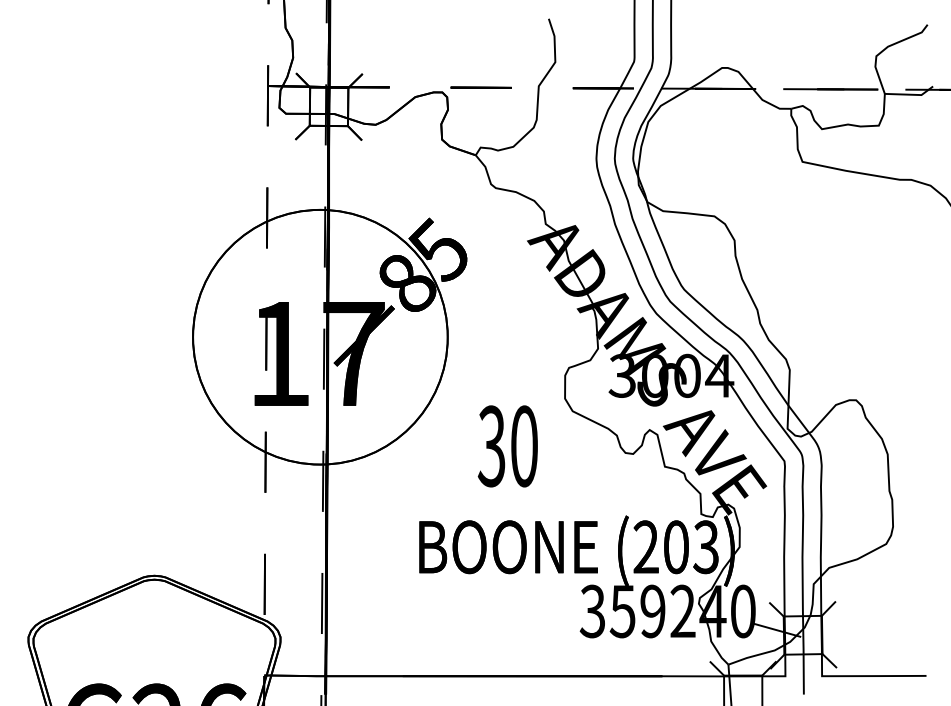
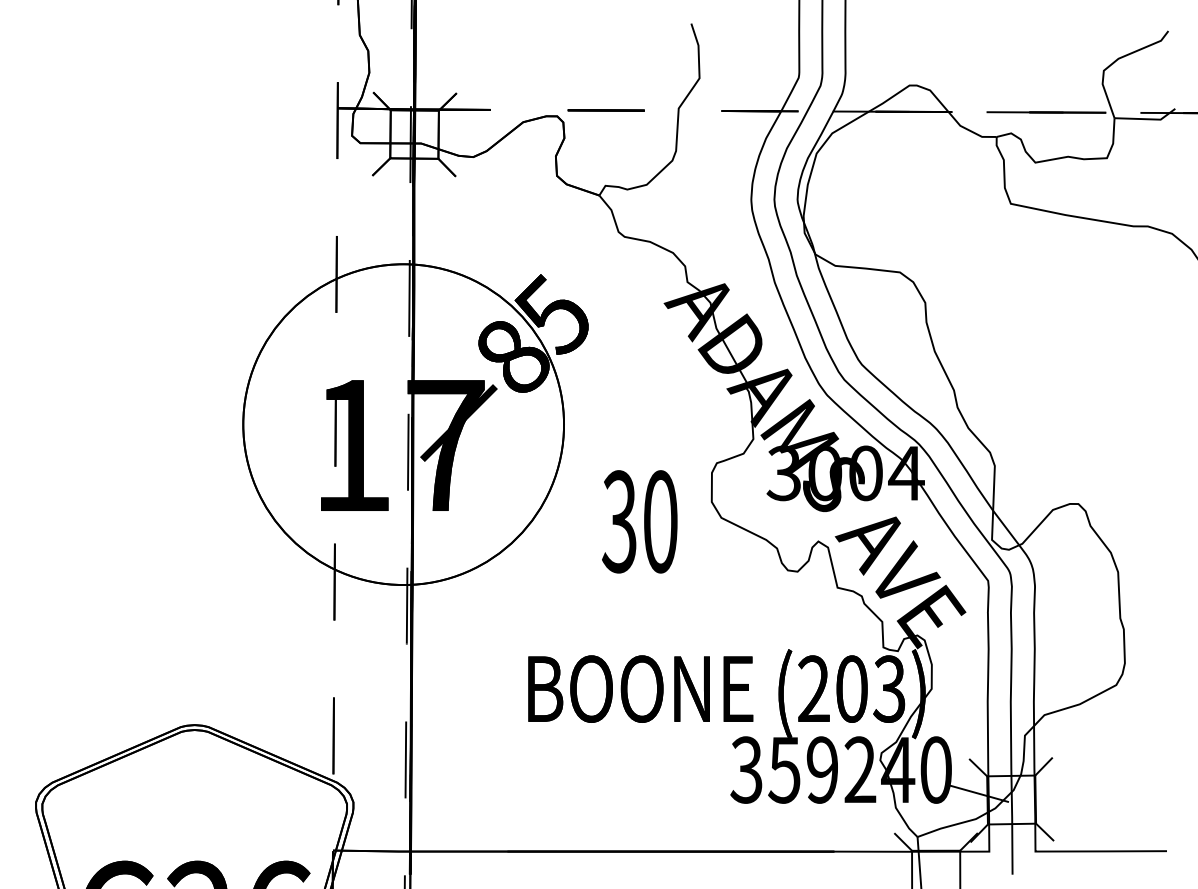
text: (507, 446) -> (639, 521), moved

